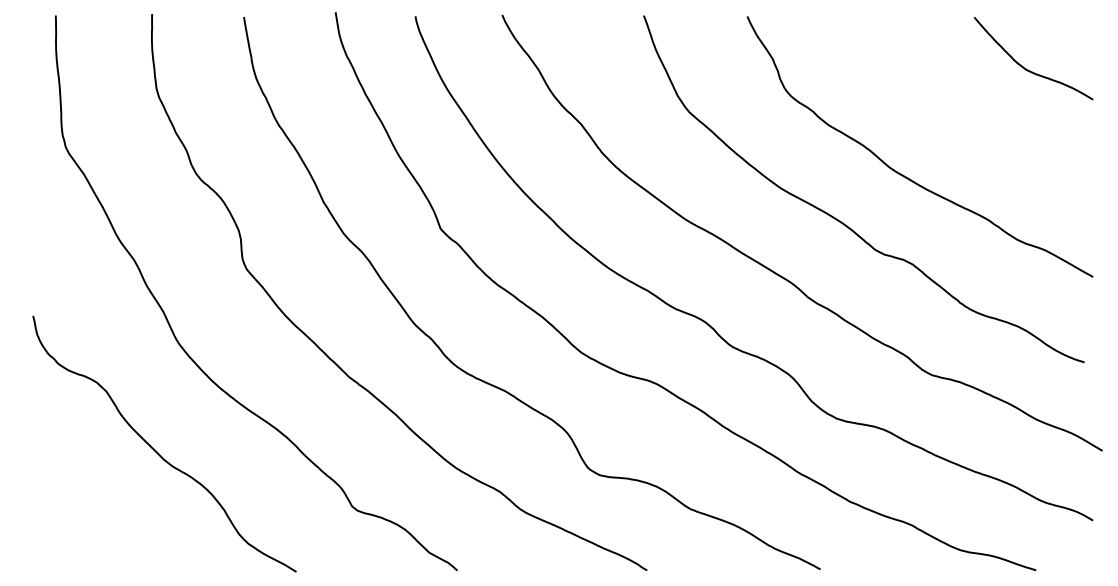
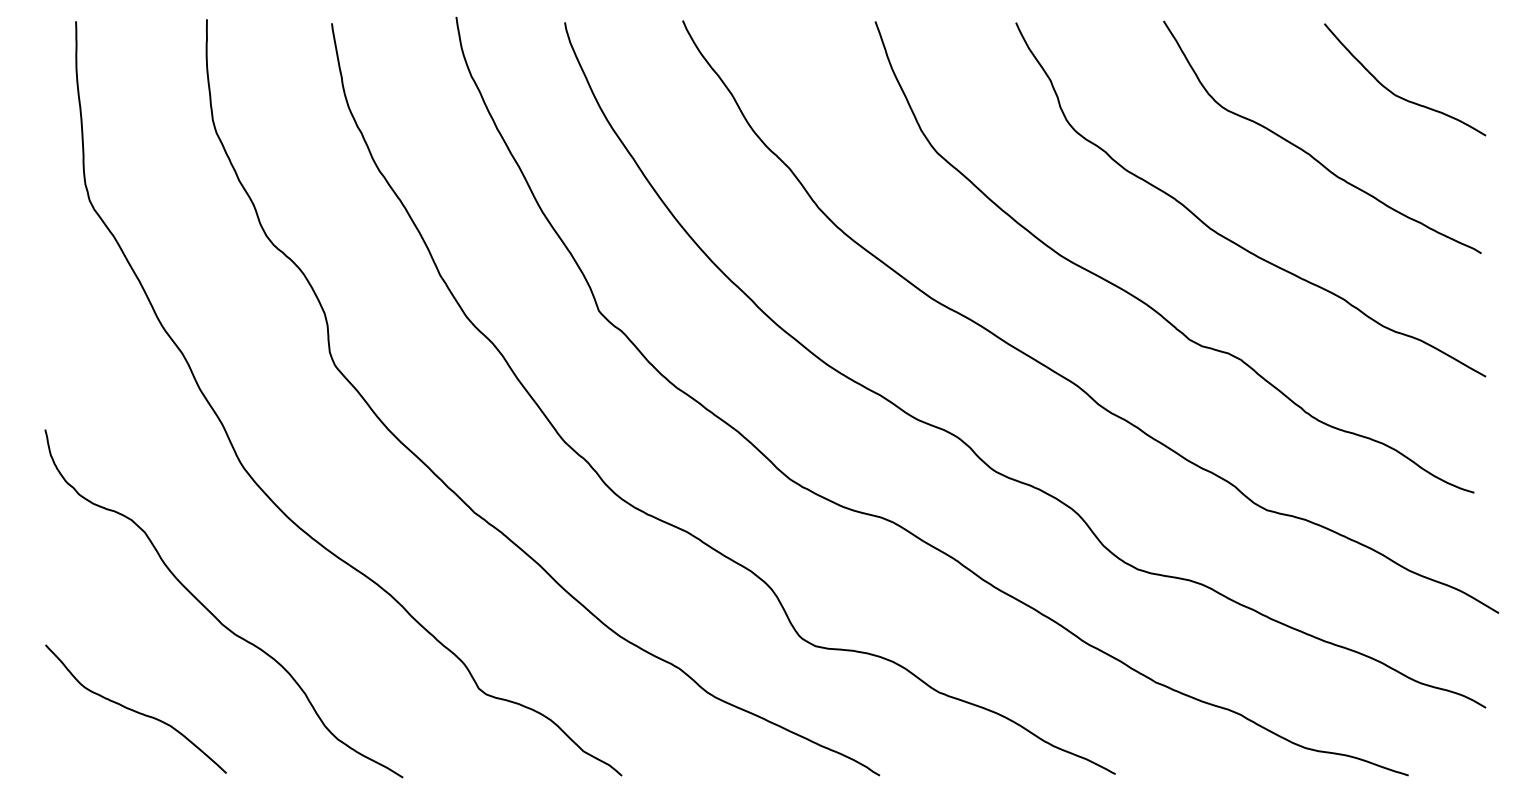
curve: (962, 112) -> (1308, 152), added
curve: (99, 522) -> (135, 710), added

